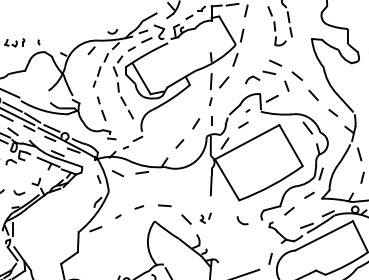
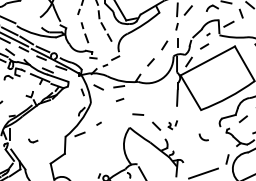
part: (19, 192) -> (33, 140), moved
line: (139, 207) -> (120, 100), moved
arc: (242, 222) -> (203, 138), moved

